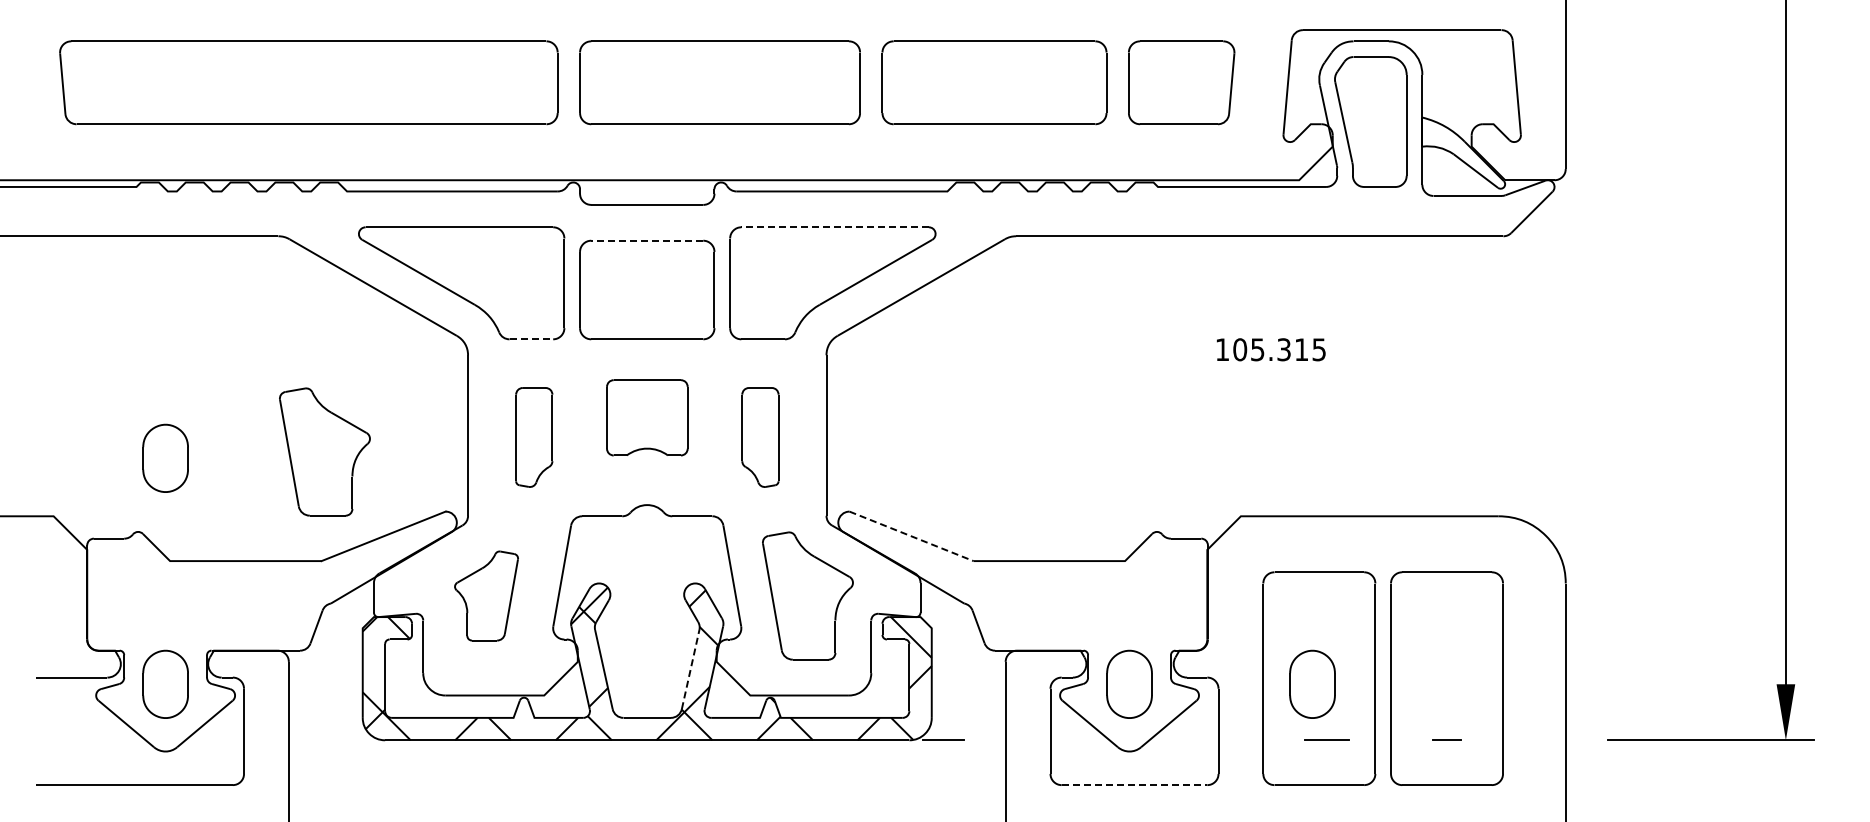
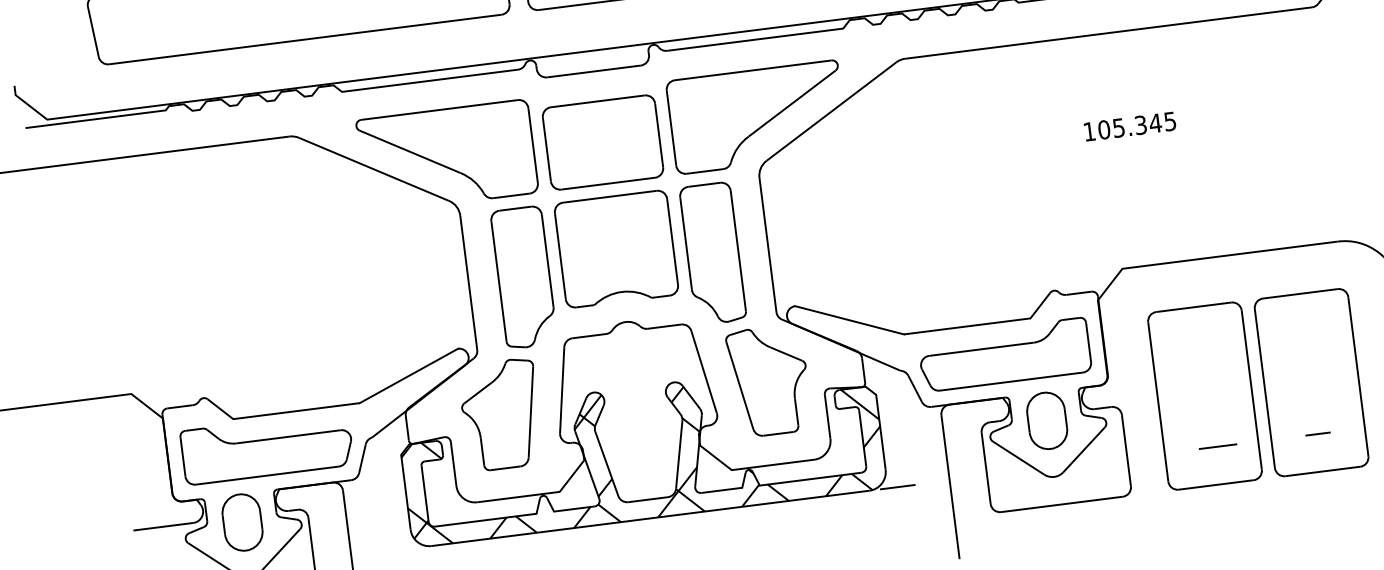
line: (835, 227) -> (753, 70), dashed -> solid
line: (646, 240) -> (597, 101), dashed -> solid
line: (531, 339) -> (511, 196), dashed -> solid
text: (1301, 349) -> (1155, 123), 105.315 -> 105.345
part: (647, 417) -> (616, 248), size x1.67
part: (534, 437) -> (524, 277), size x1.67
part: (760, 437) -> (713, 253), size x1.67
part: (324, 451) -> (350, 311), removed
part: (165, 457) -> (218, 333), removed
line: (911, 536) -> (849, 320), dashed -> solid
part: (486, 595) -> (501, 414), size x1.43
part: (205, 599) -> (266, 447), added
part: (1089, 600) -> (1004, 355), added
line: (690, 669) -> (679, 454), dashed -> solid
part: (1312, 683) -> (1199, 400), removed
line: (1134, 785) -> (1061, 504), dashed -> solid

